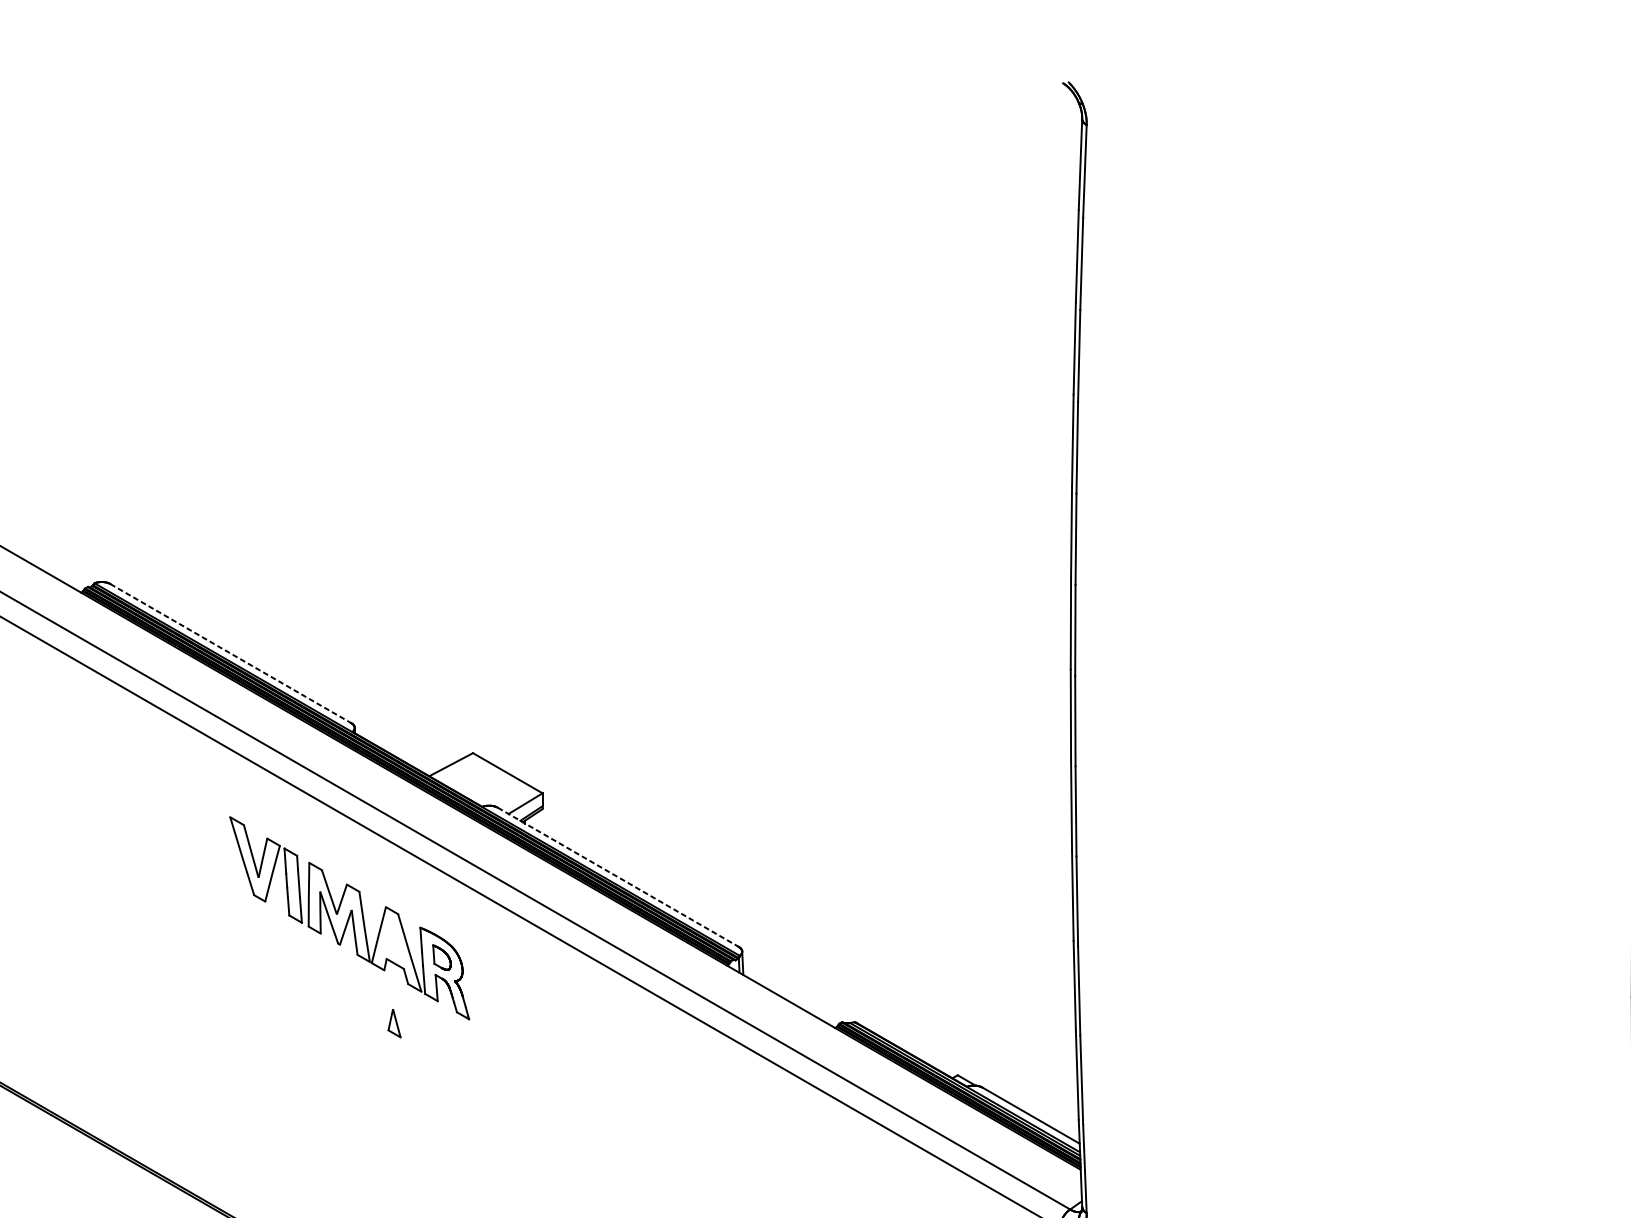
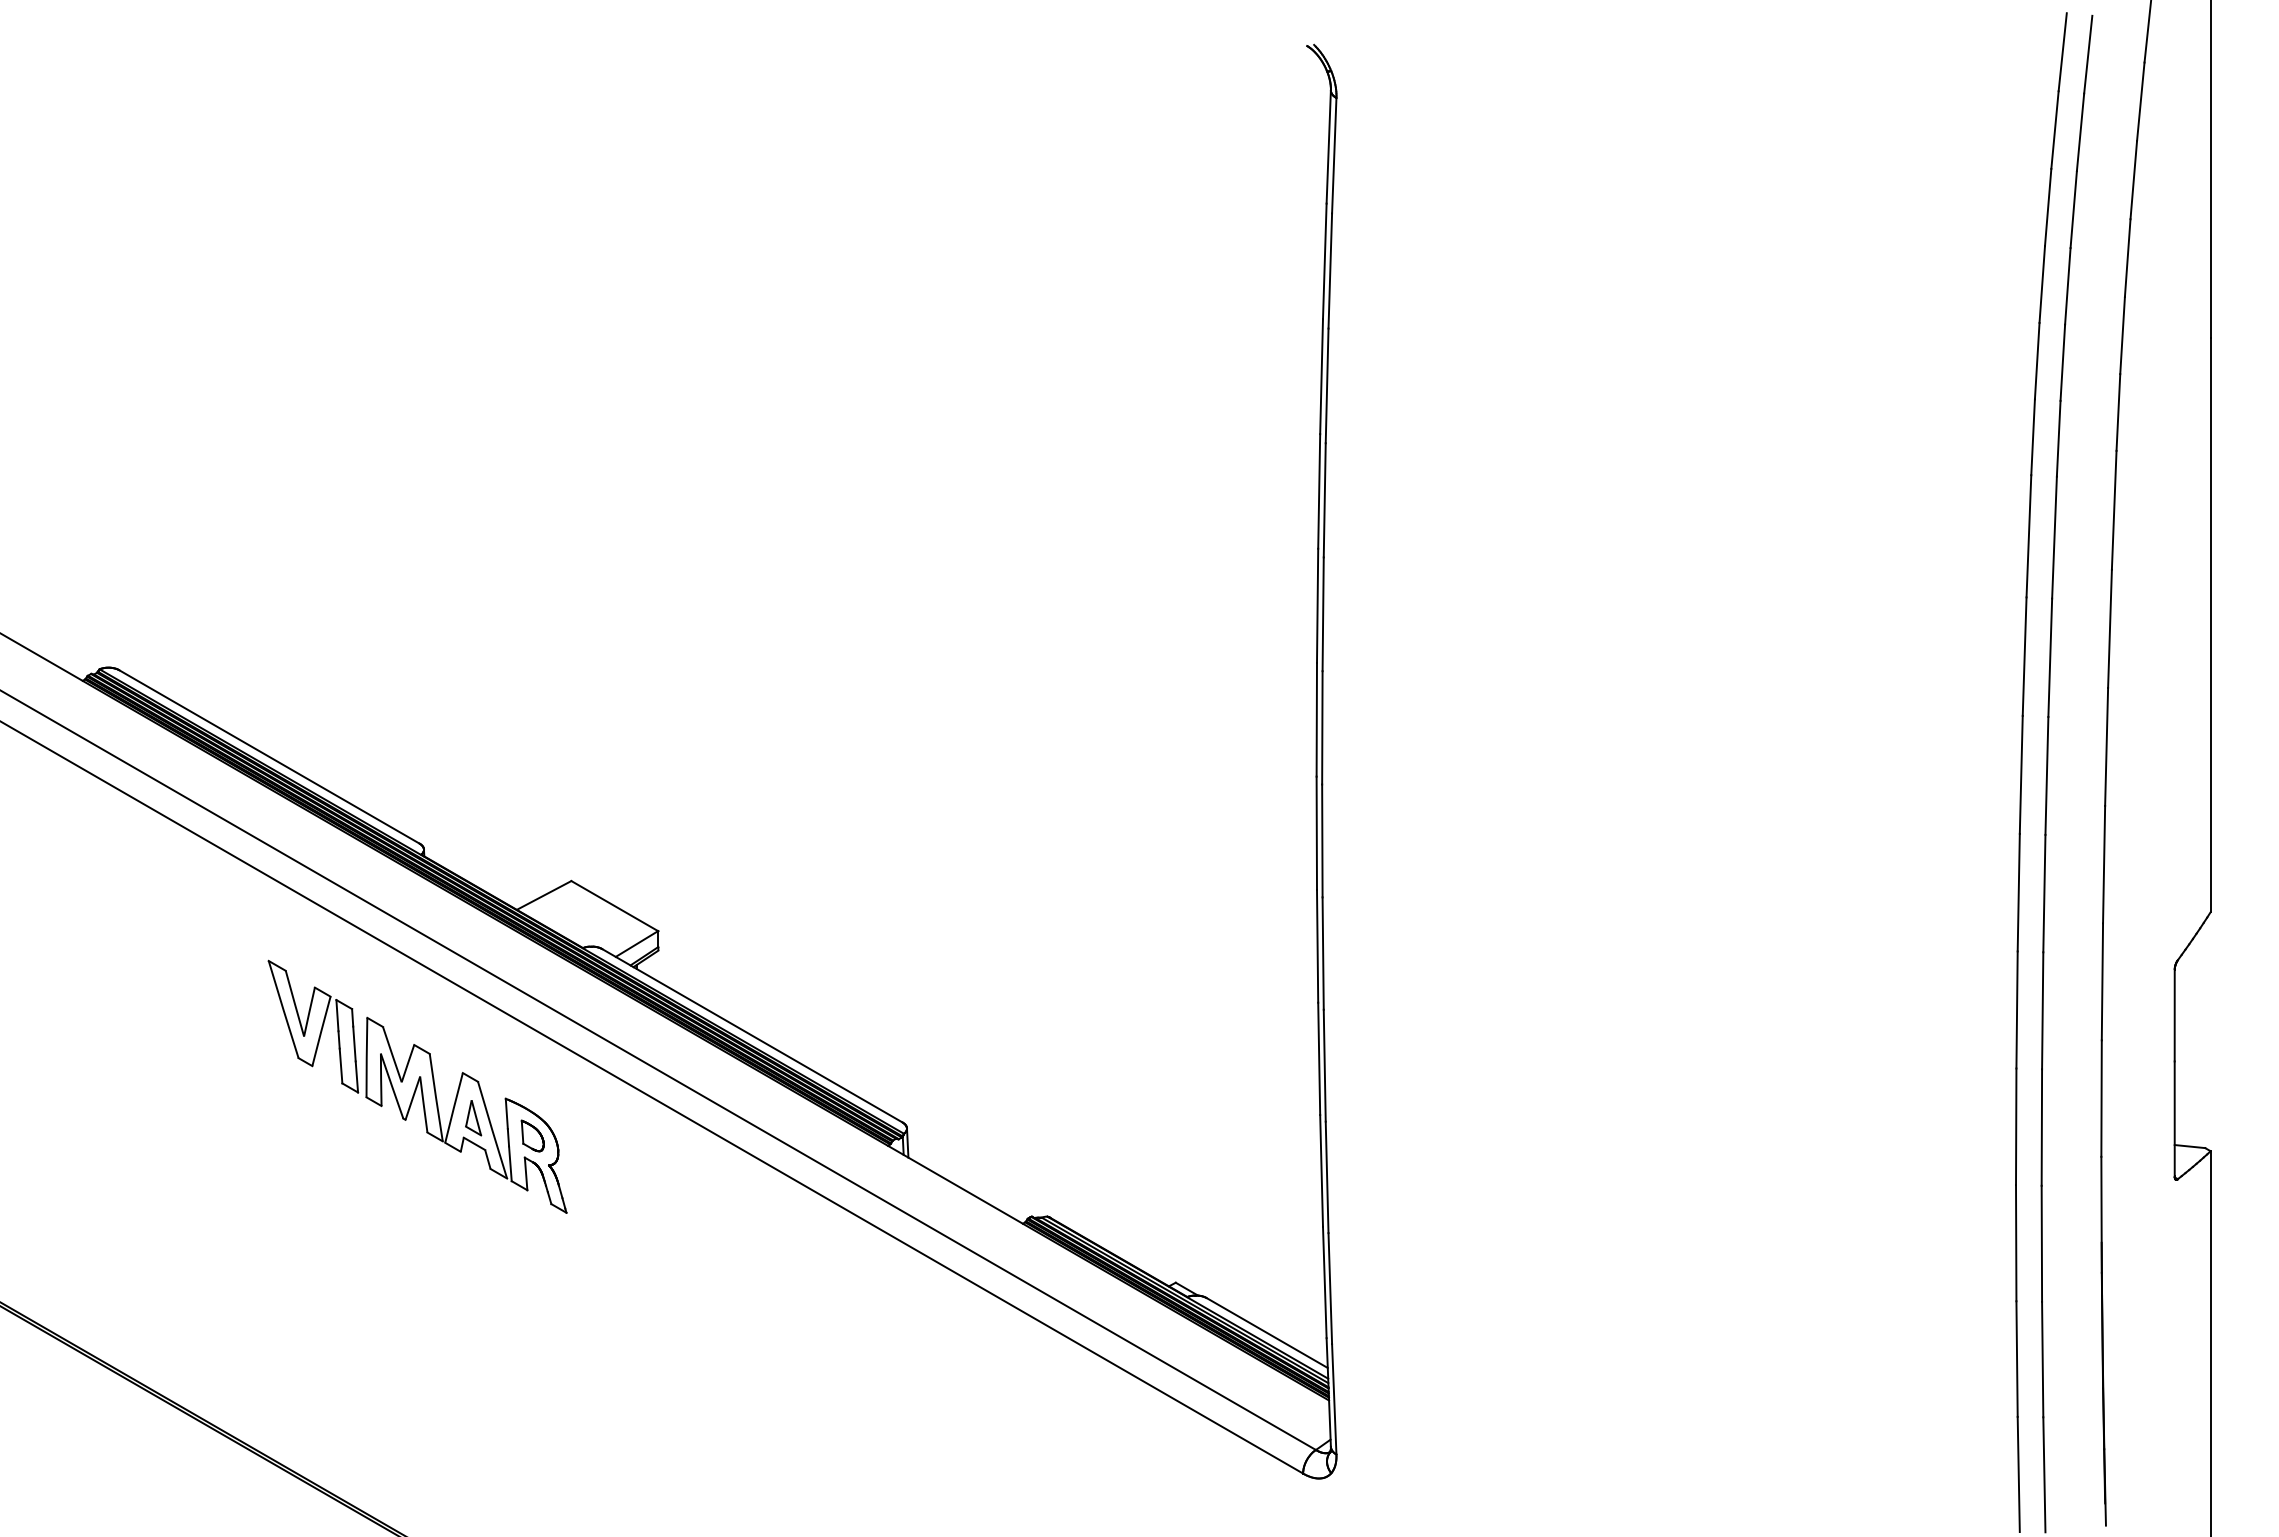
line: (230, 654) -> (269, 757), dashed -> solid
line: (618, 877) -> (752, 1036), dashed -> solid
part: (394, 1023) -> (473, 1118), moved

